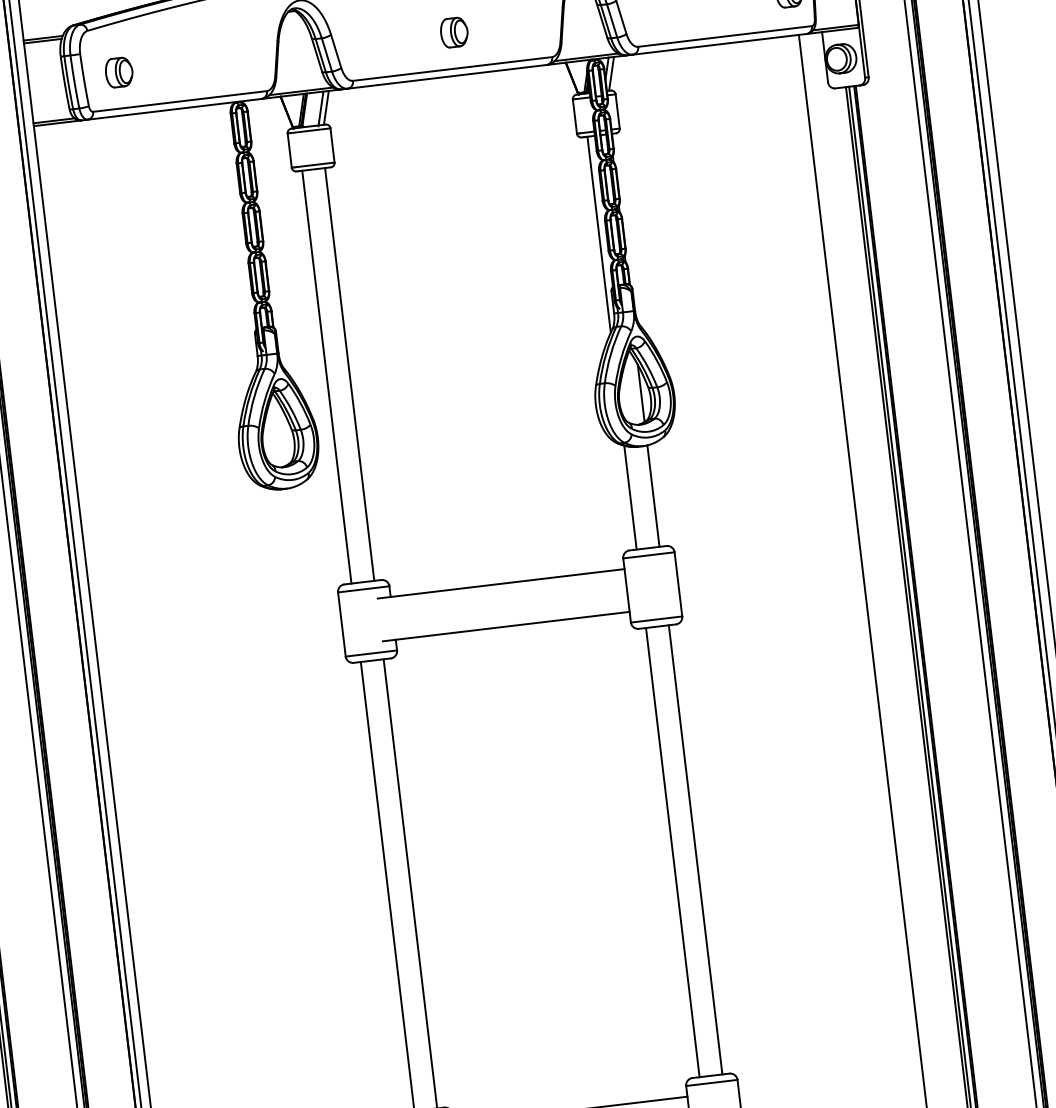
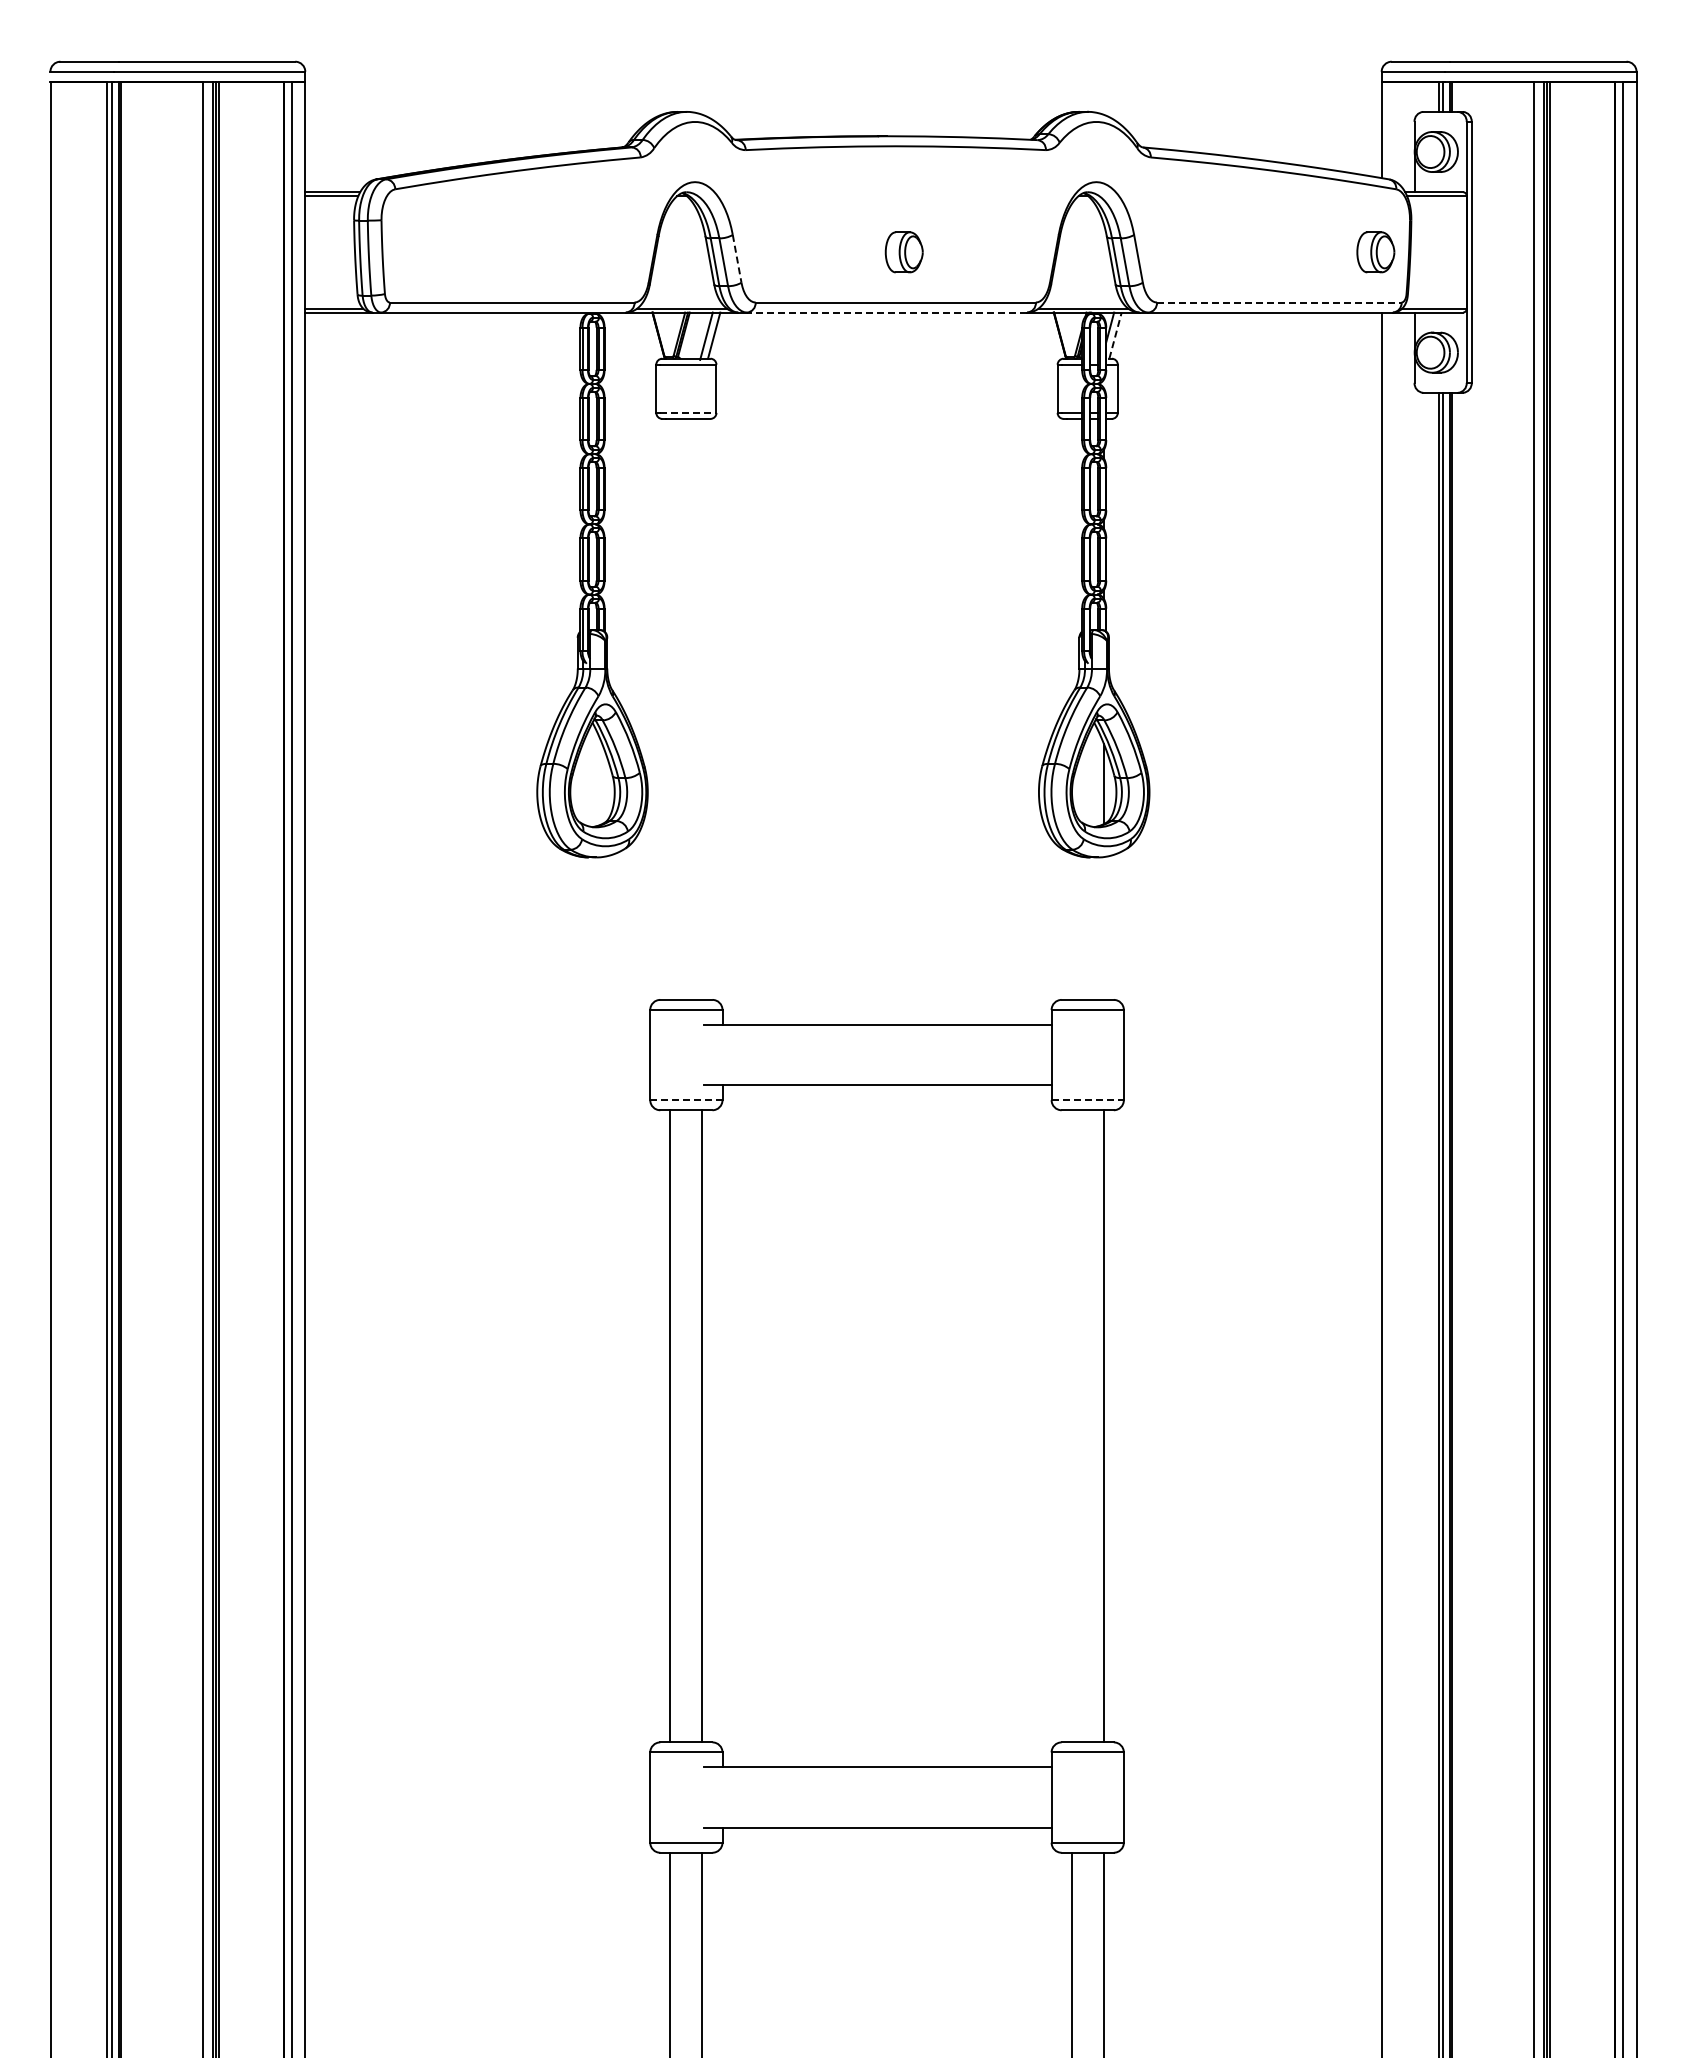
line: (725, 36) -> (1279, 302), solid -> dashed
line: (336, 51) -> (737, 259), solid -> dashed
part: (119, 72) -> (432, 252), removed
line: (611, 73) -> (1115, 335), solid -> dashed
line: (446, 76) -> (886, 312), solid -> dashed
line: (314, 164) -> (688, 412), solid -> dashed
line: (598, 234) -> (1071, 556), removed
line: (349, 373) -> (702, 708), removed
line: (326, 376) -> (670, 708), removed
line: (653, 496) -> (1103, 928), removed
line: (630, 497) -> (1071, 926), removed
line: (657, 619) -> (1088, 1100), solid -> dashed
line: (371, 653) -> (686, 1100), solid -> dashed
line: (672, 852) -> (1071, 1426), removed

